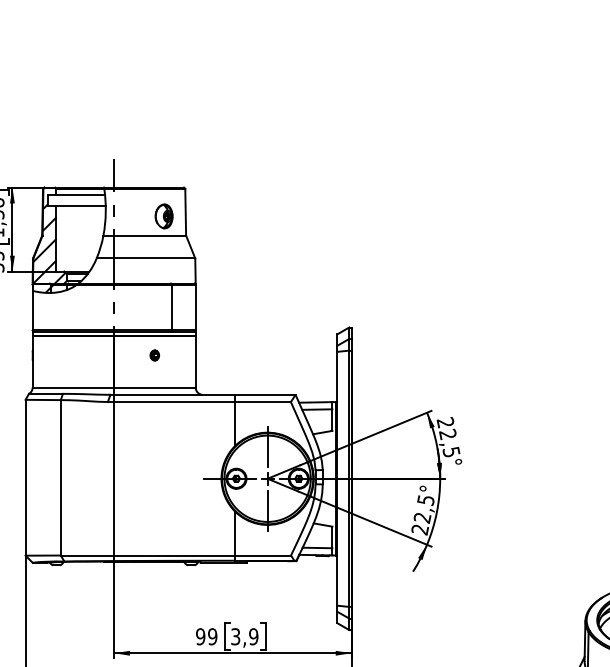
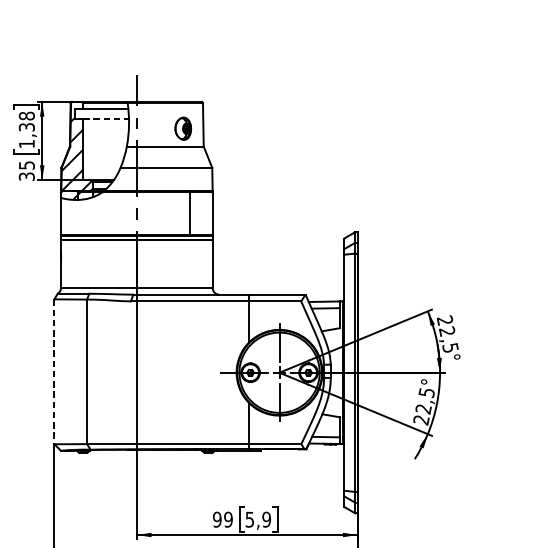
line: (81, 205) -> (106, 118), solid -> dashed
part: (154, 355) -> (174, 258), removed
line: (25, 477) -> (54, 371), solid -> dashed
text: (235, 636) -> (249, 519), 3,9 -> 5,9

